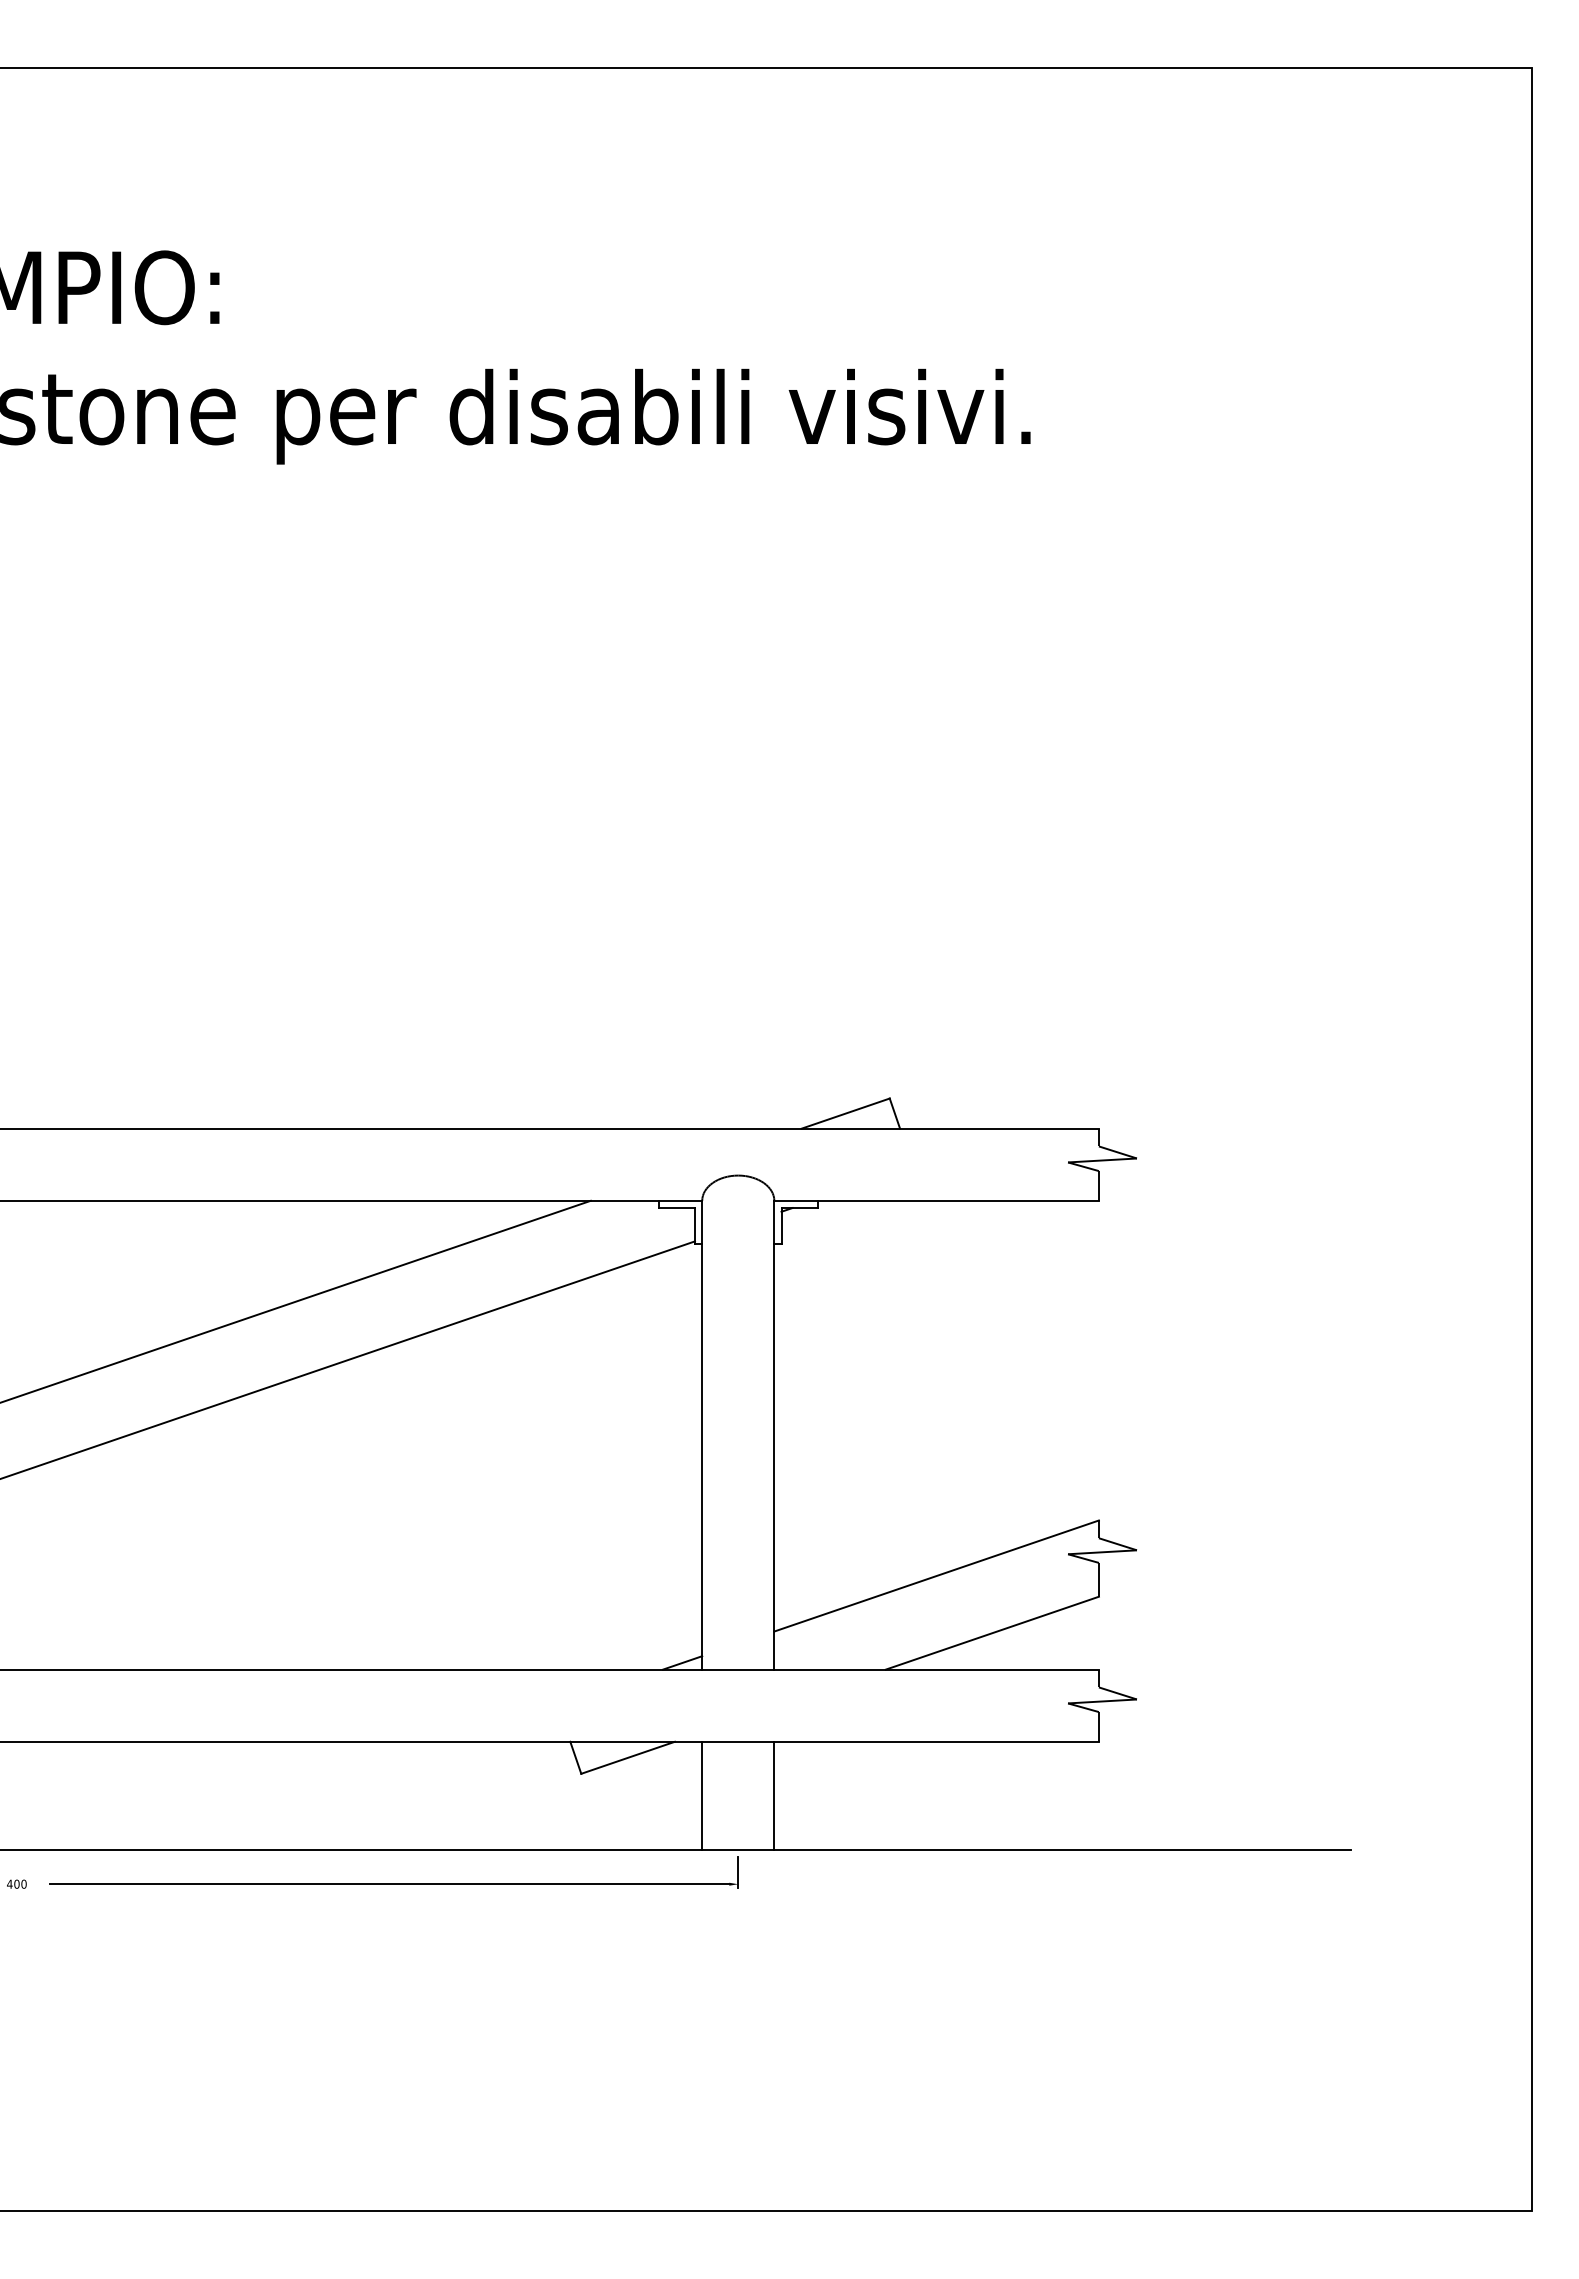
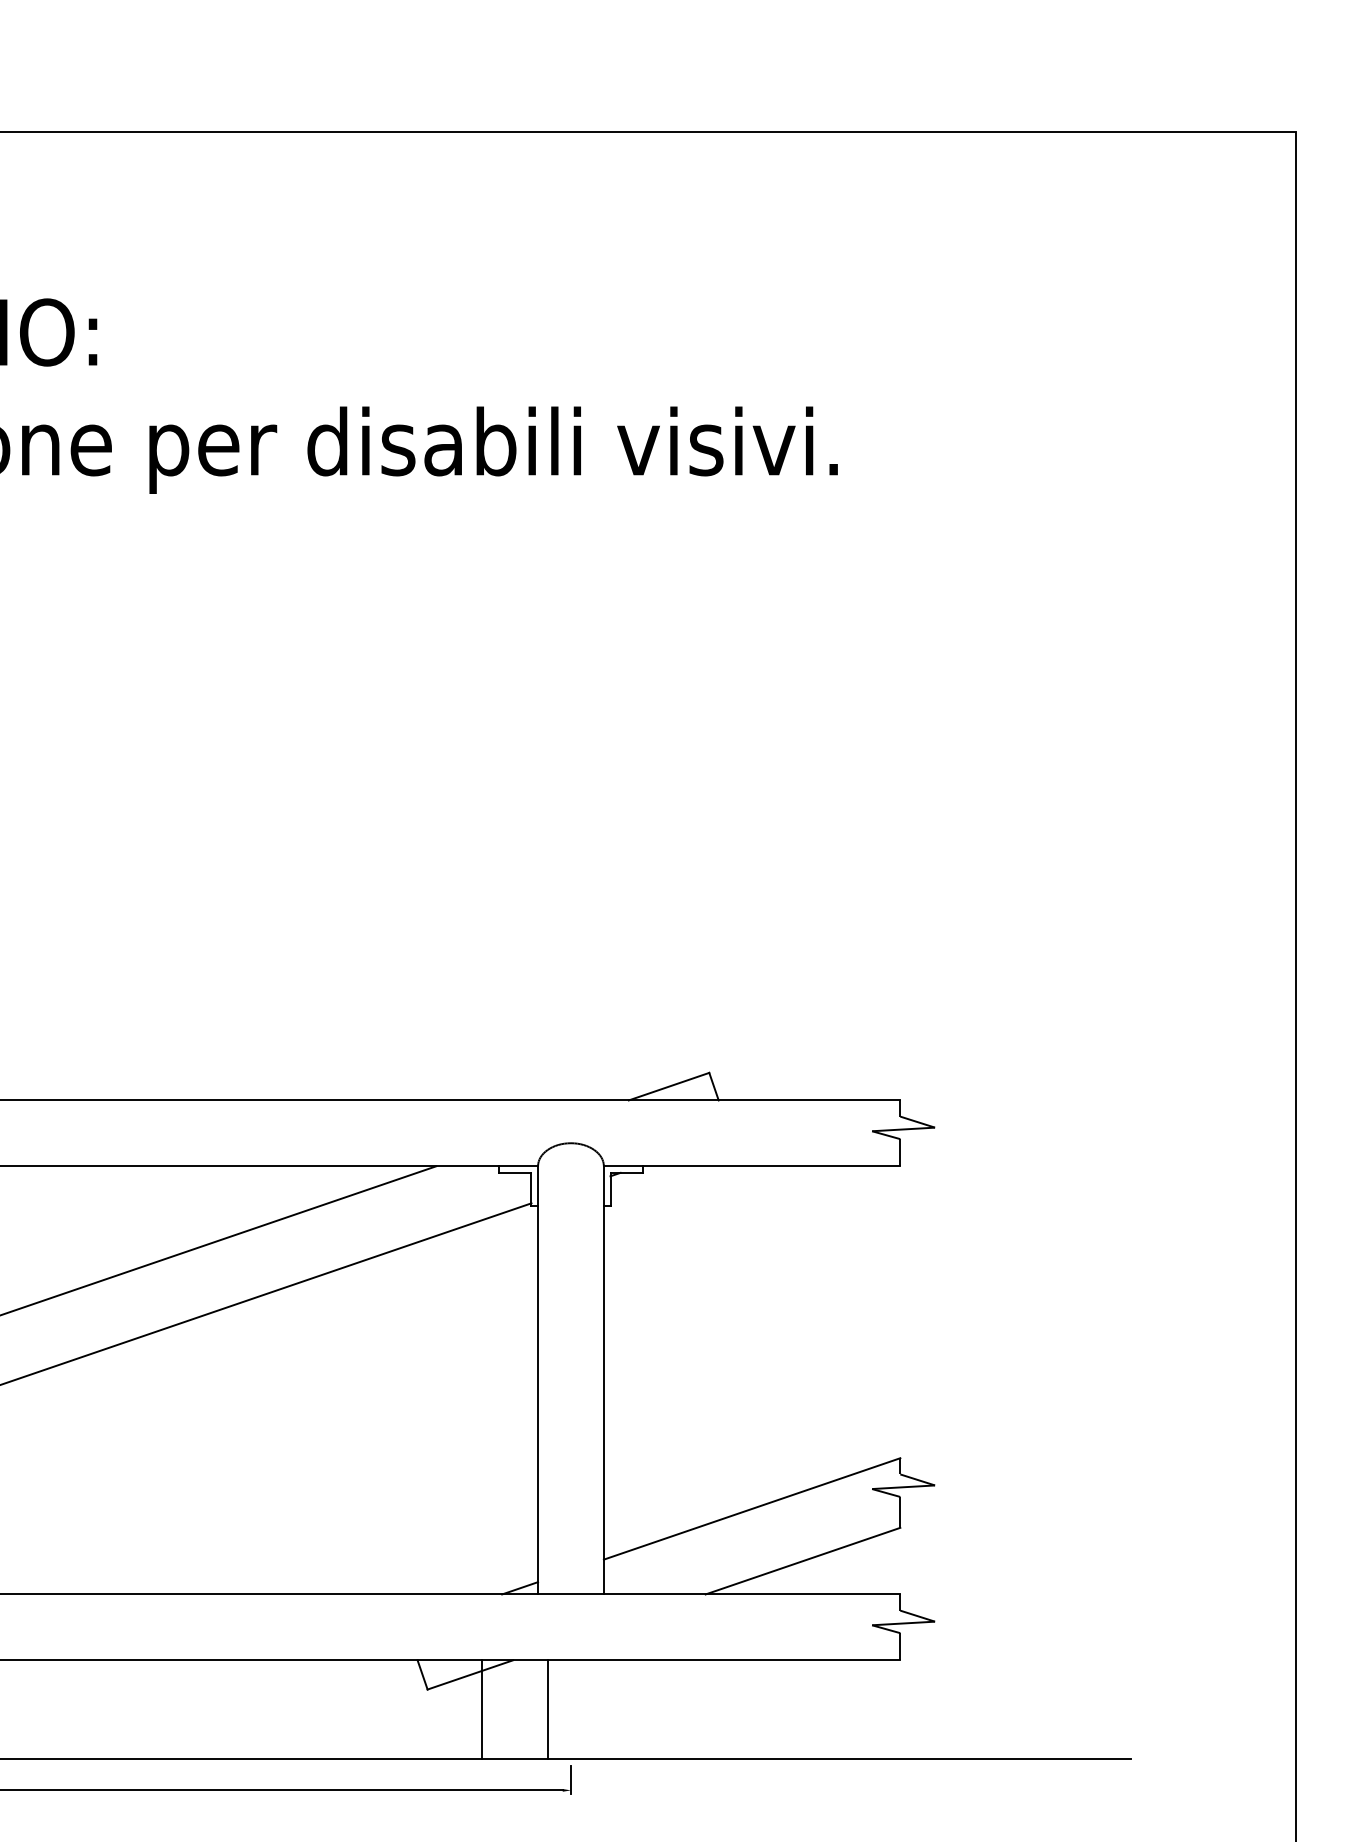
line: (702, 1795) -> (482, 1709), moved
line: (774, 1795) -> (548, 1709), moved

